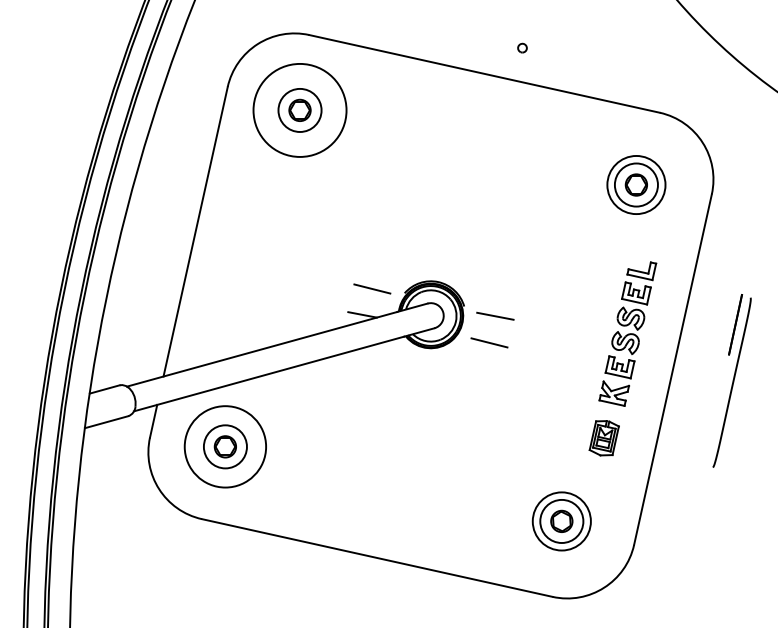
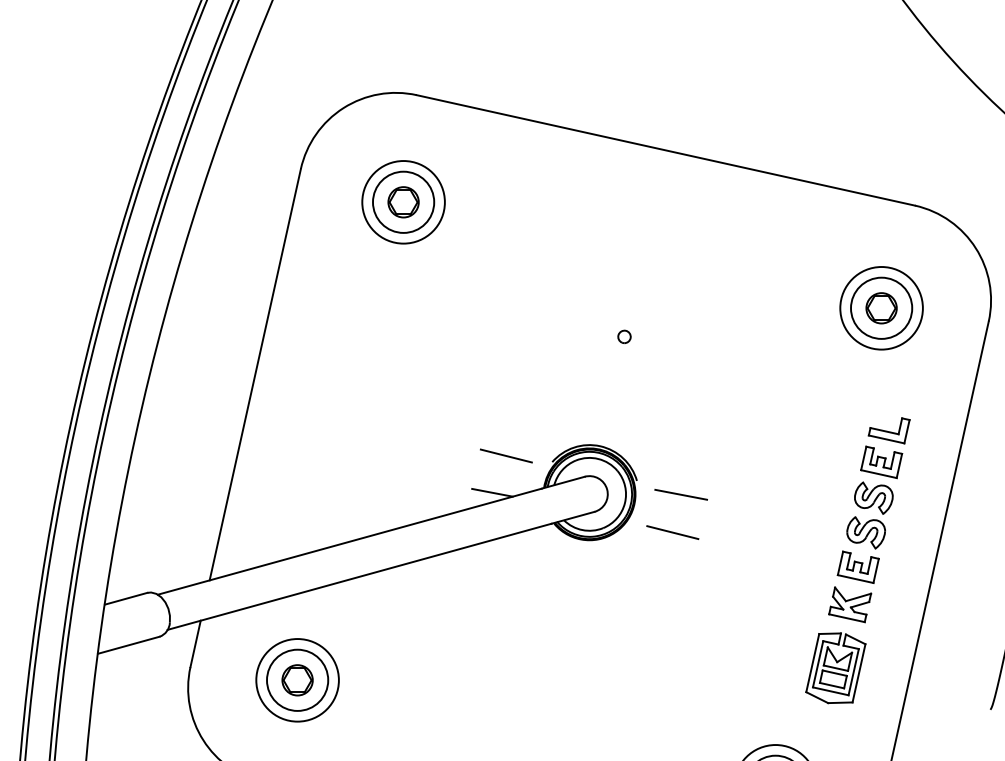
part: (522, 47) -> (624, 335), moved
circle: (299, 110) -> (402, 202), size x0.62
part: (604, 437) -> (836, 667), size x1.43
circle: (225, 446) -> (297, 679), size x0.71

